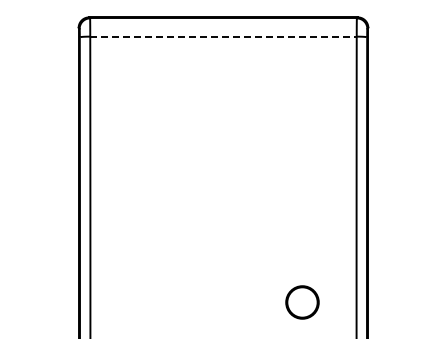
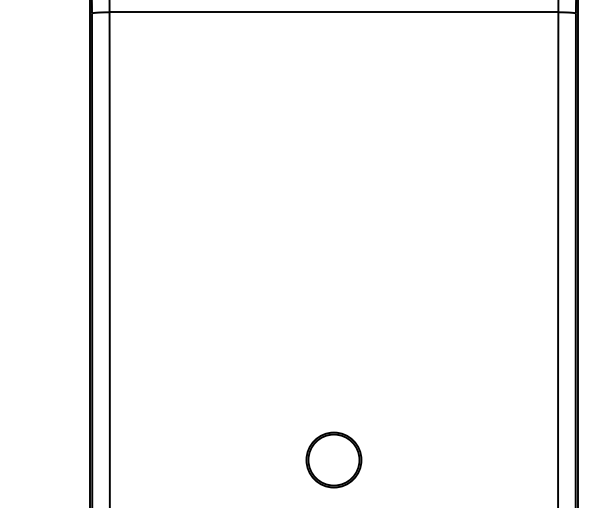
line: (223, 36) -> (333, 12), dashed -> solid
circle: (302, 302) -> (333, 460), moved

